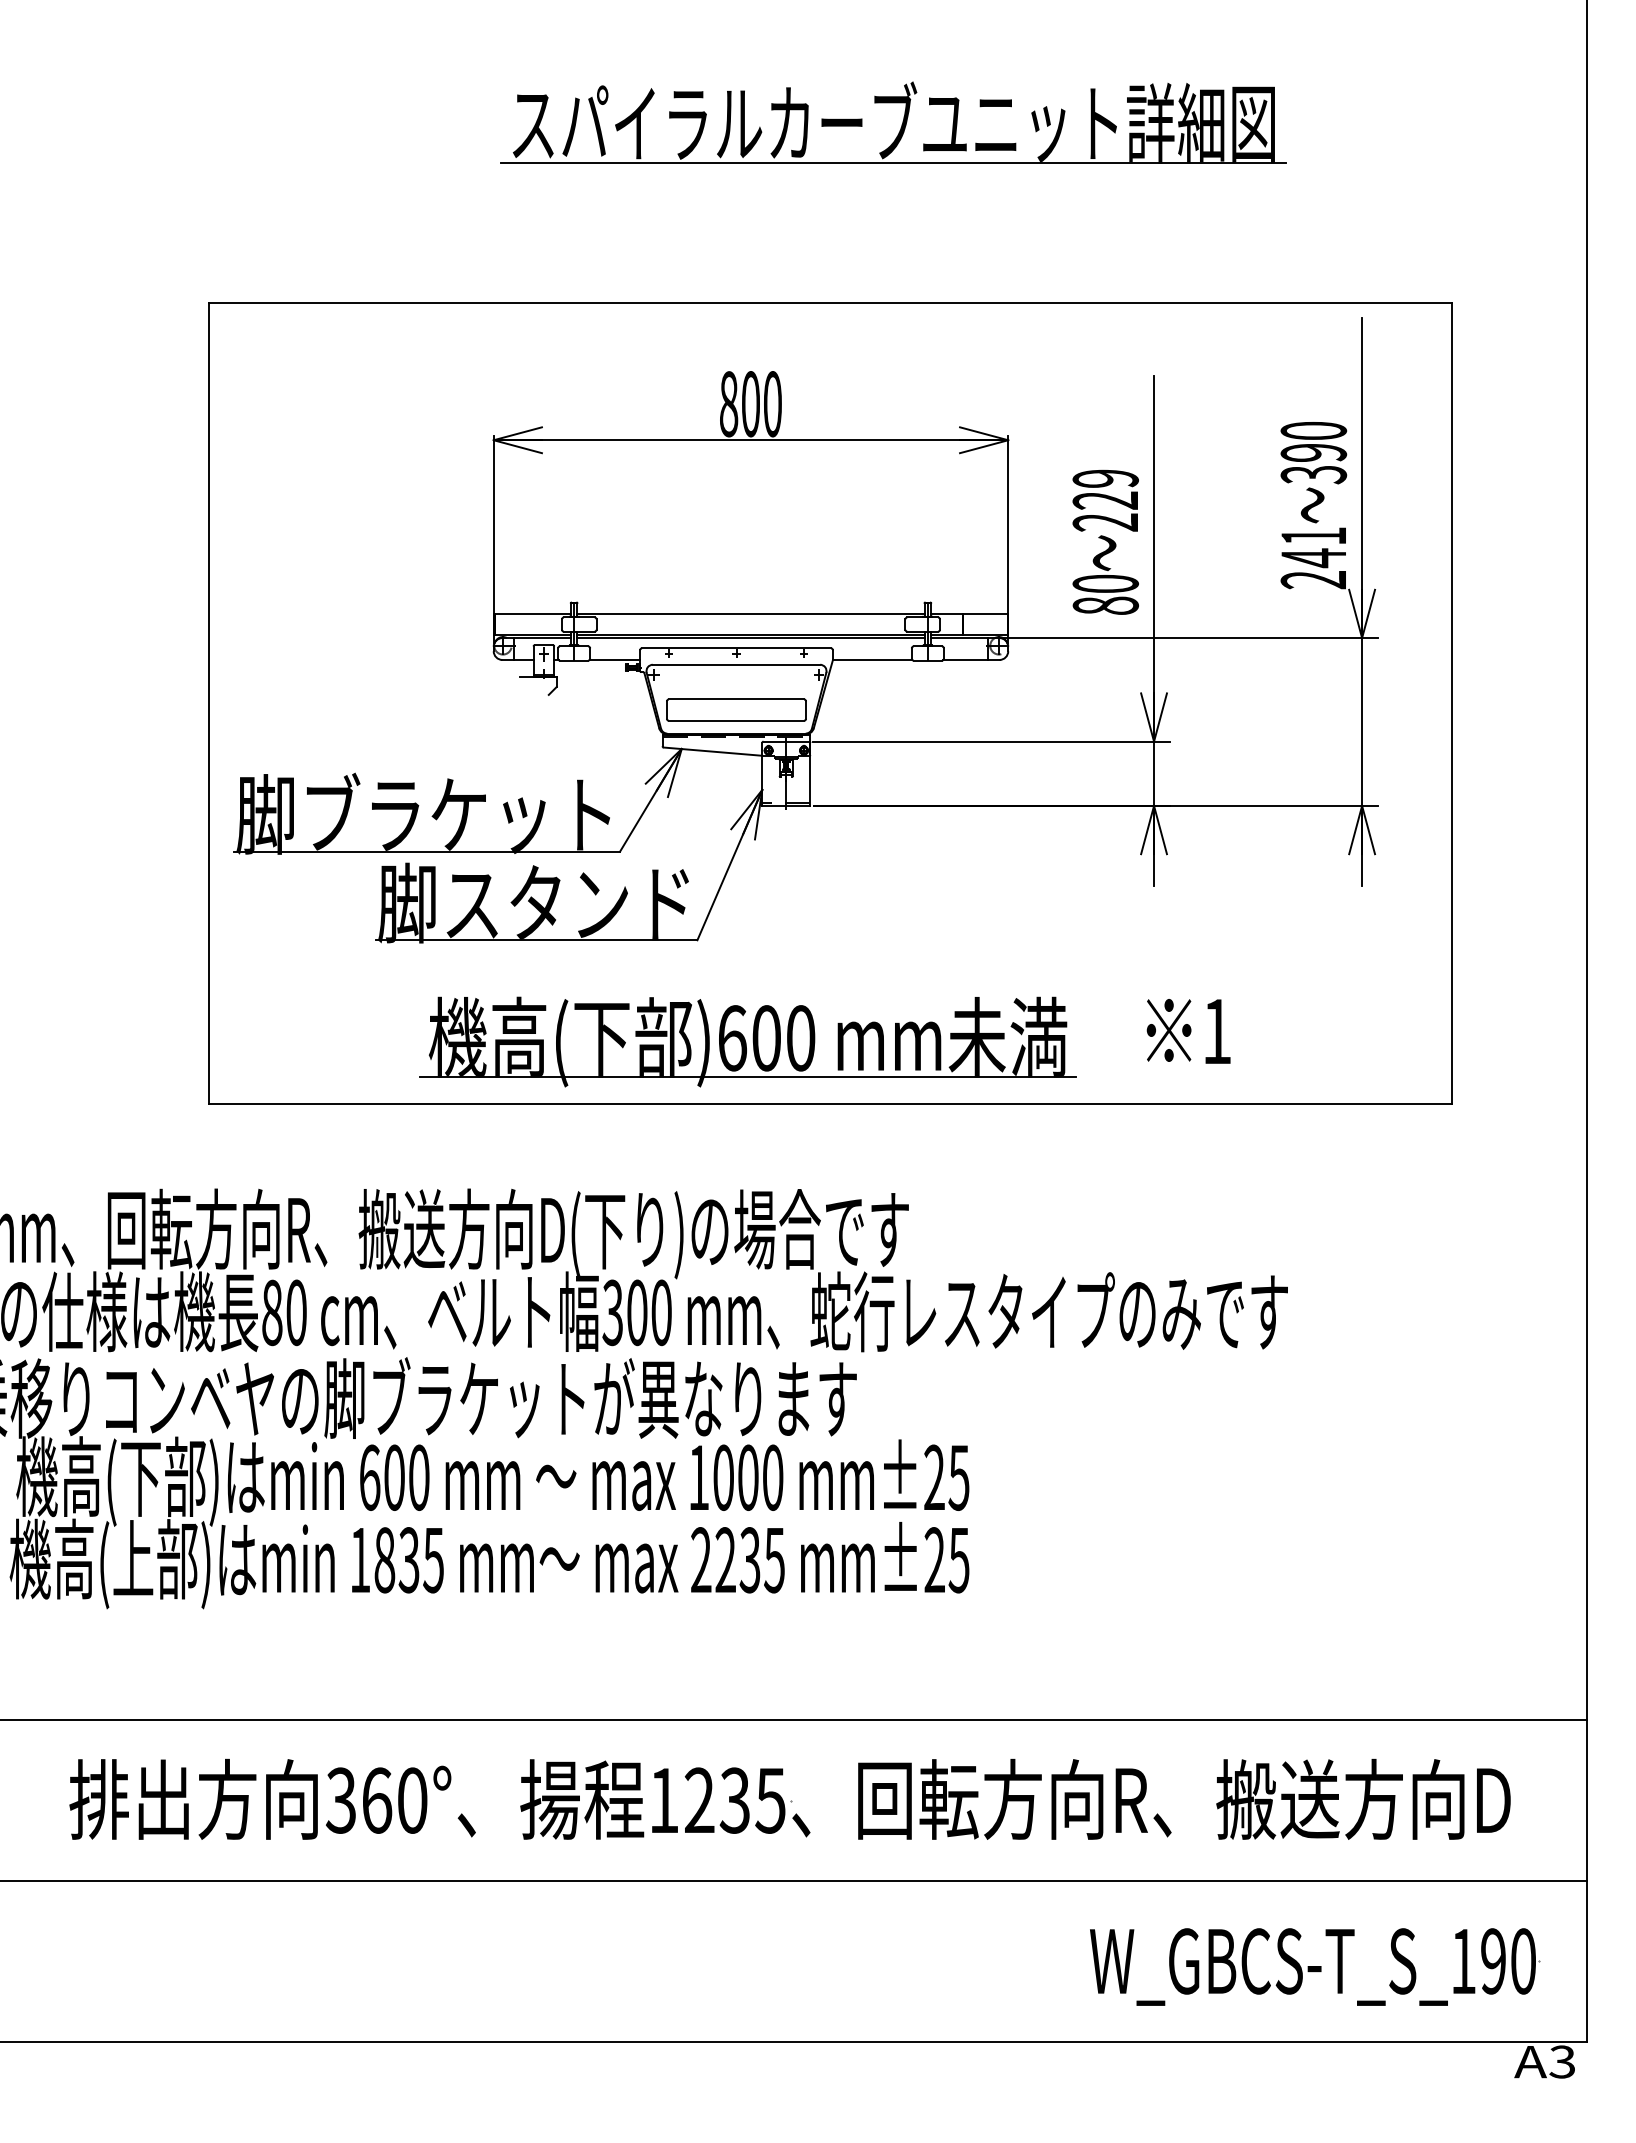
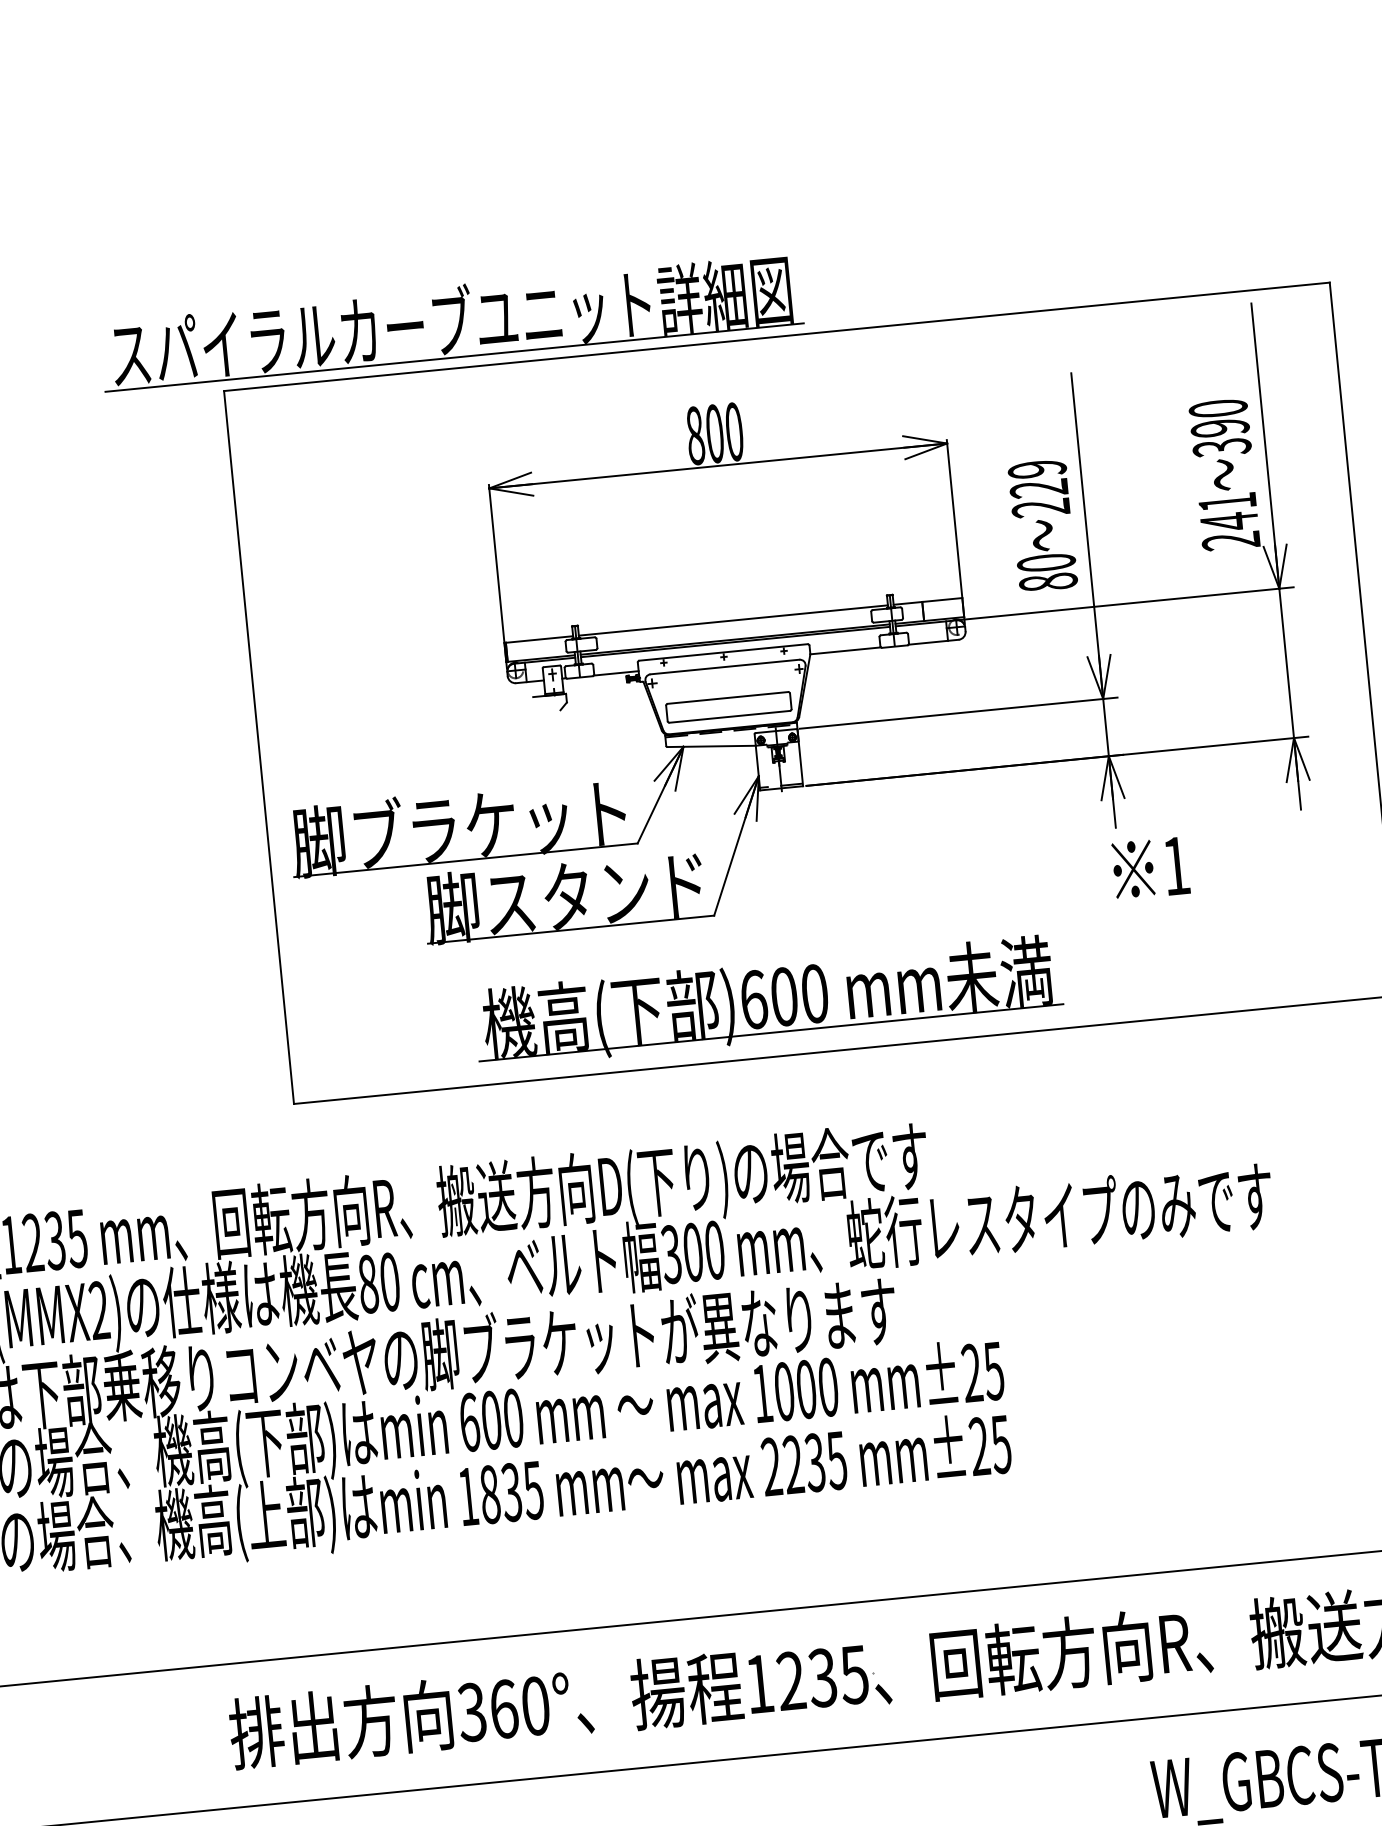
part: (901, 124) -> (458, 322), moved
text: (1188, 1031) -> (1150, 868), moved

